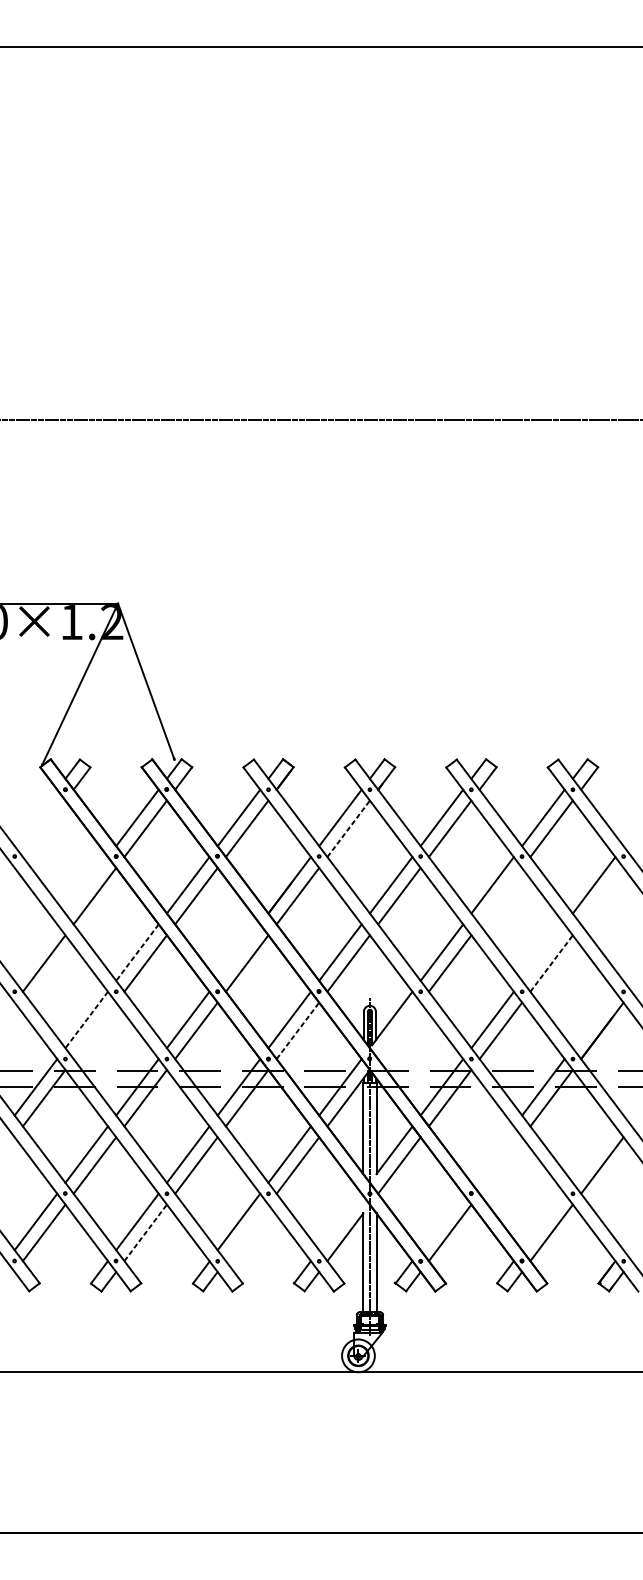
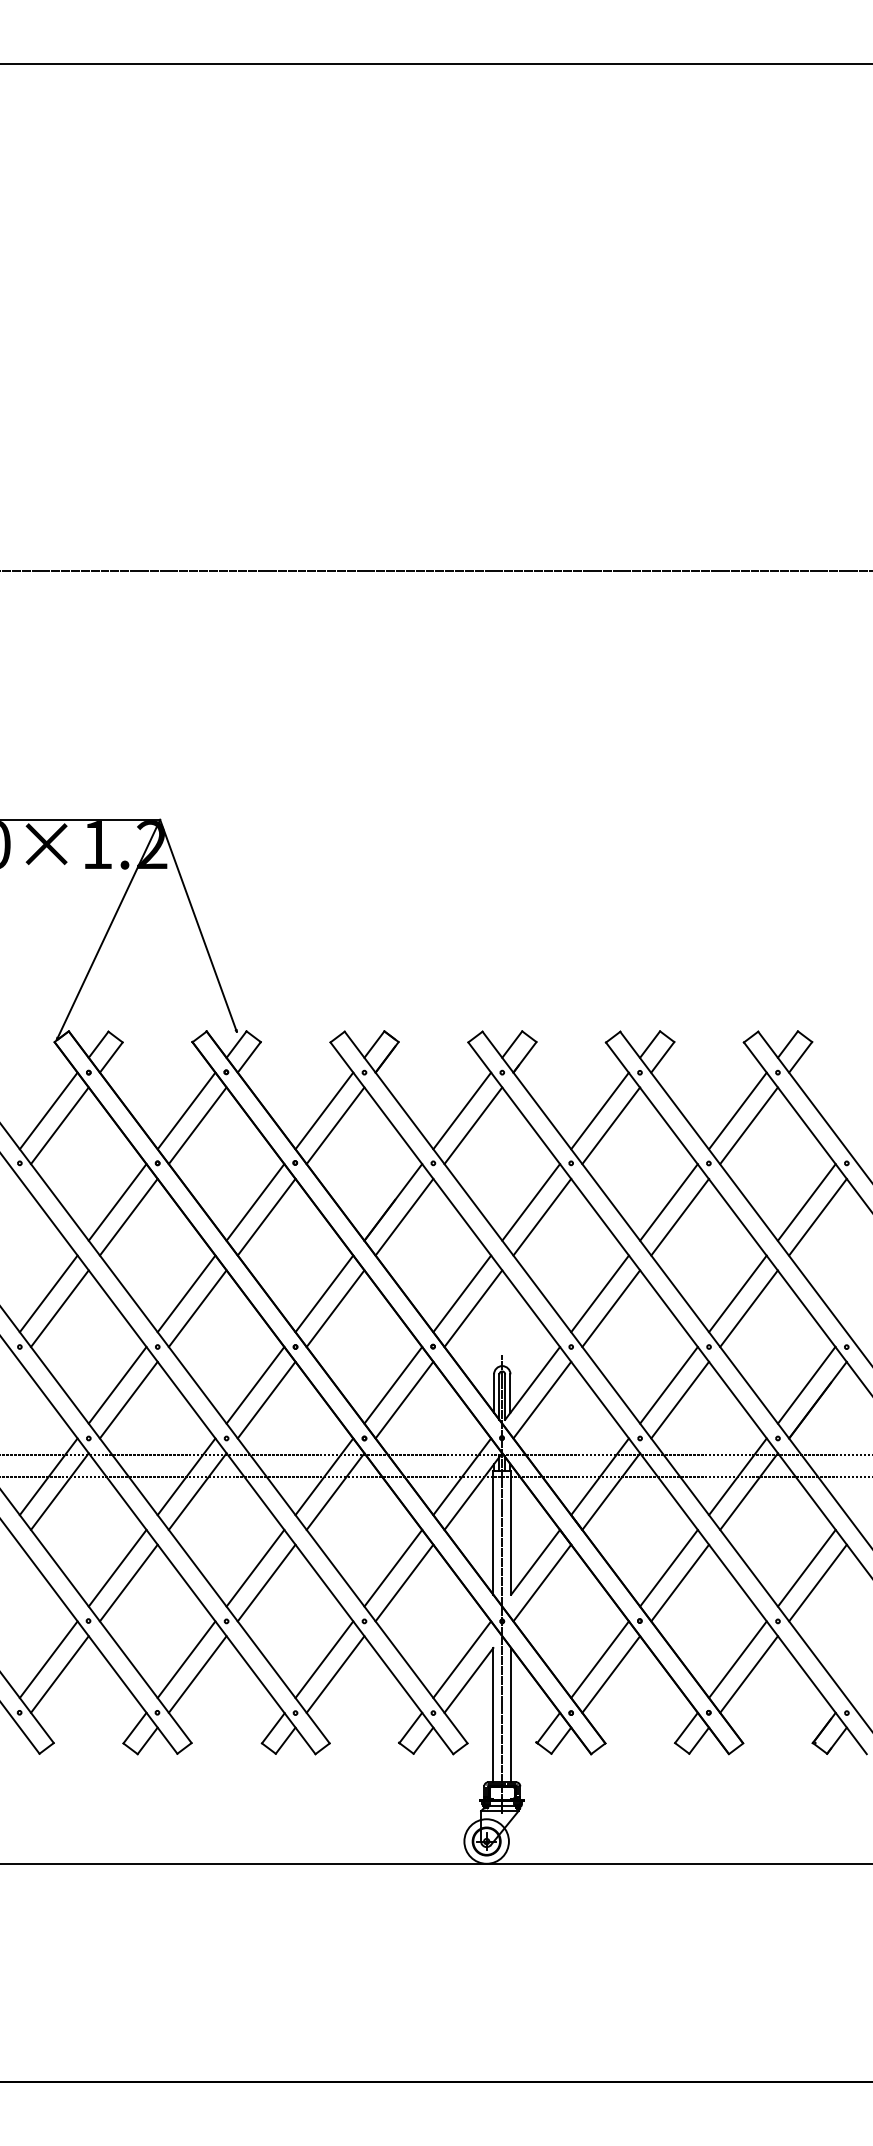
line: (35, 817) -> (48, 1110), added
line: (43, 828) -> (59, 1125), added
line: (348, 828) -> (473, 1125), dashed -> solid
line: (86, 885) -> (117, 1202), added
line: (501, 895) -> (680, 1216), added
line: (602, 895) -> (817, 1216), added
line: (35, 952) -> (48, 1293), added
line: (137, 952) -> (186, 1293), dashed -> solid
line: (239, 952) -> (324, 1293), added
line: (543, 952) -> (737, 1293), added
line: (551, 963) -> (749, 1308), dashed -> solid
line: (593, 1019) -> (806, 1384), added
line: (86, 1020) -> (117, 1385), dashed -> solid
line: (94, 1030) -> (128, 1399), added
line: (399, 1030) -> (542, 1399), added
line: (297, 1031) -> (404, 1400), dashed -> solid
line: (492, 1154) -> (668, 1567), added
line: (593, 1154) -> (806, 1567), added
line: (501, 1165) -> (680, 1582), added
line: (340, 1221) -> (462, 1659), added
line: (441, 1221) -> (599, 1659), added
line: (543, 1221) -> (737, 1659), added
line: (145, 1232) -> (197, 1674), dashed -> solid
line: (247, 1232) -> (335, 1674), added

